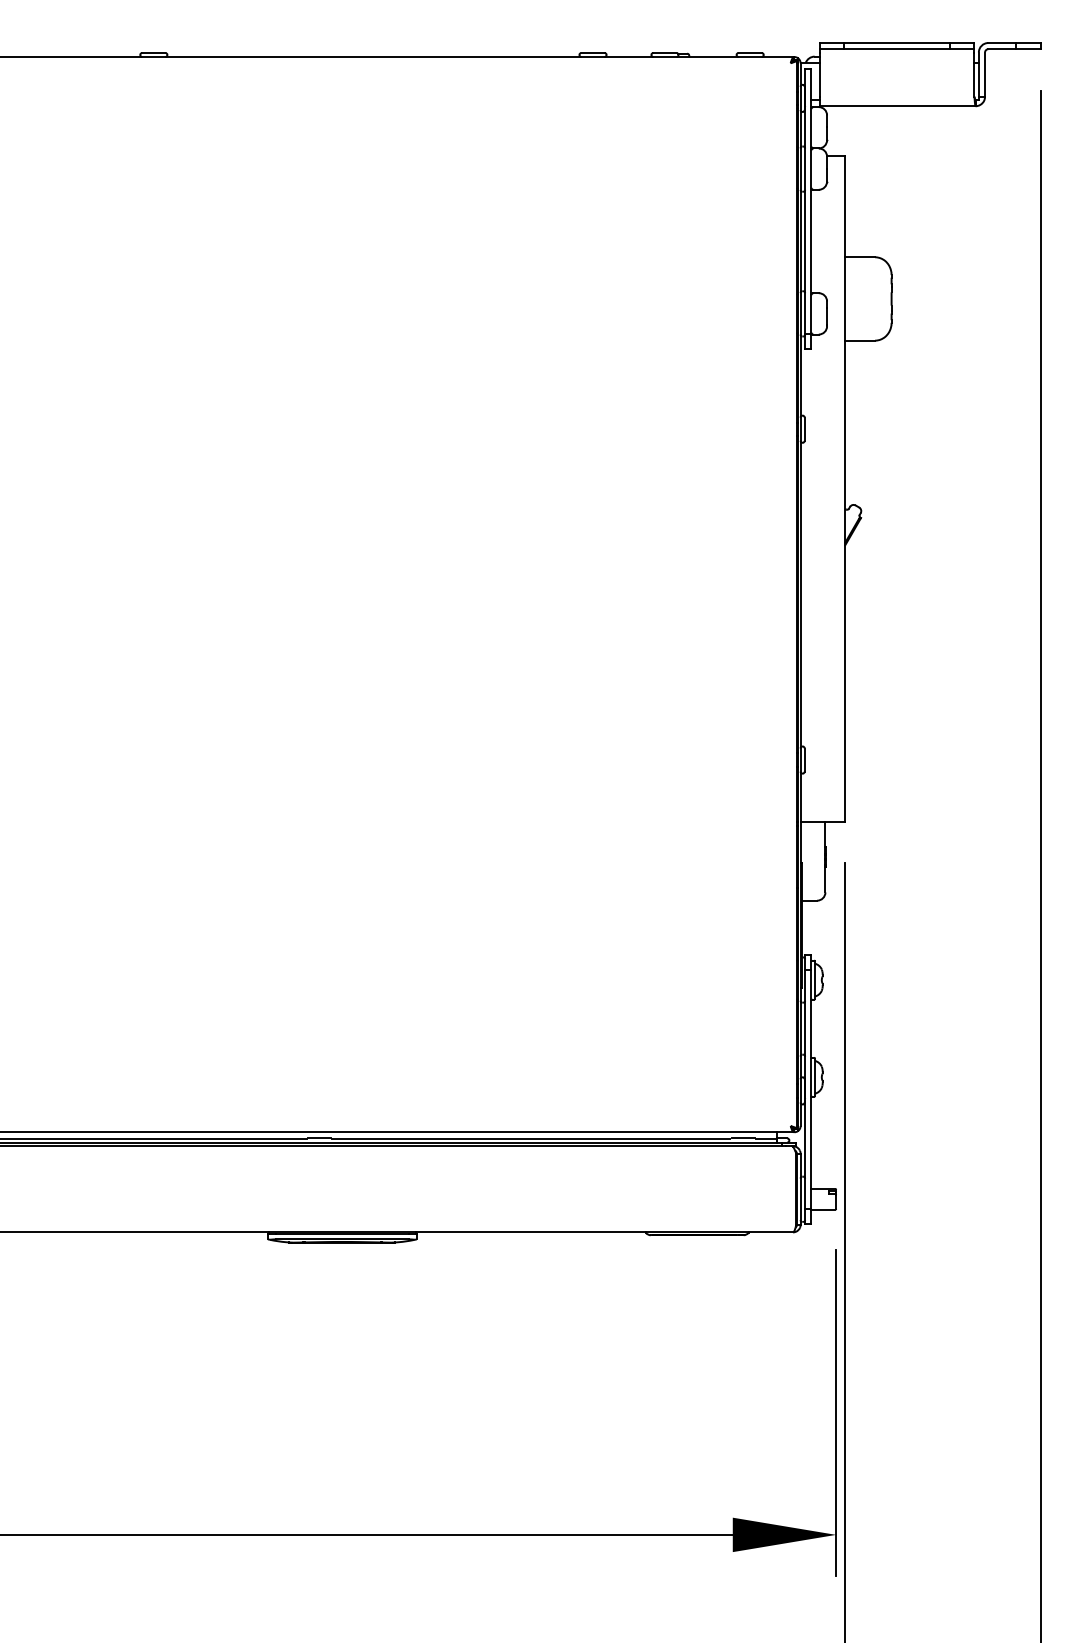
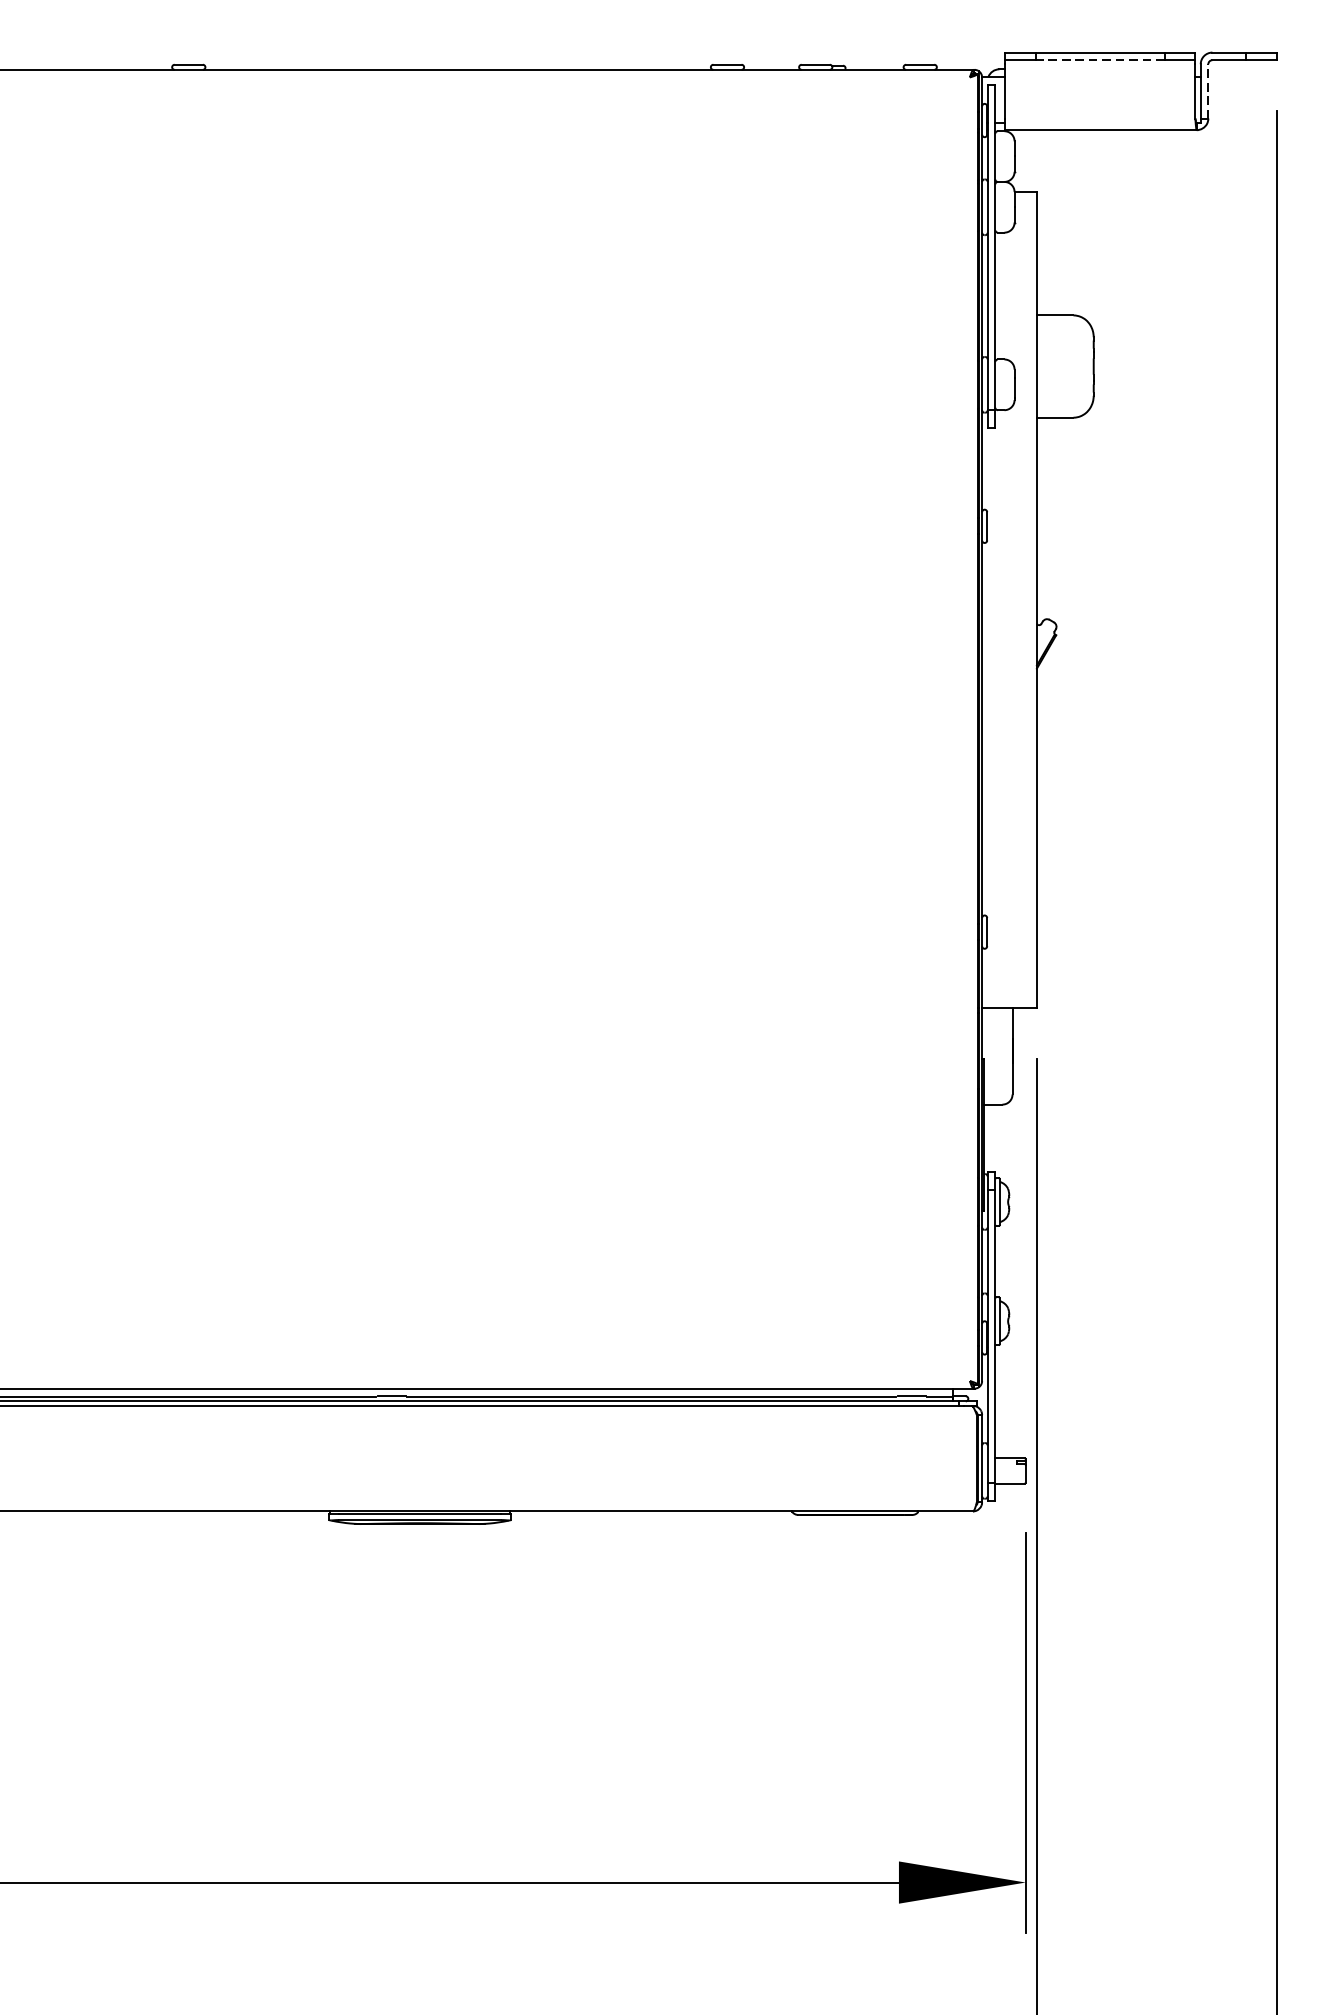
line: (897, 49) -> (1100, 60), solid -> dashed
line: (985, 74) -> (1208, 91), solid -> dashed

